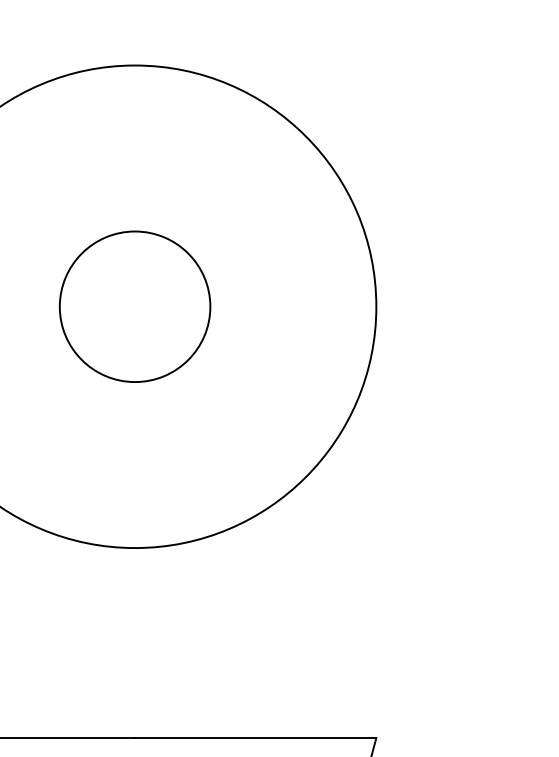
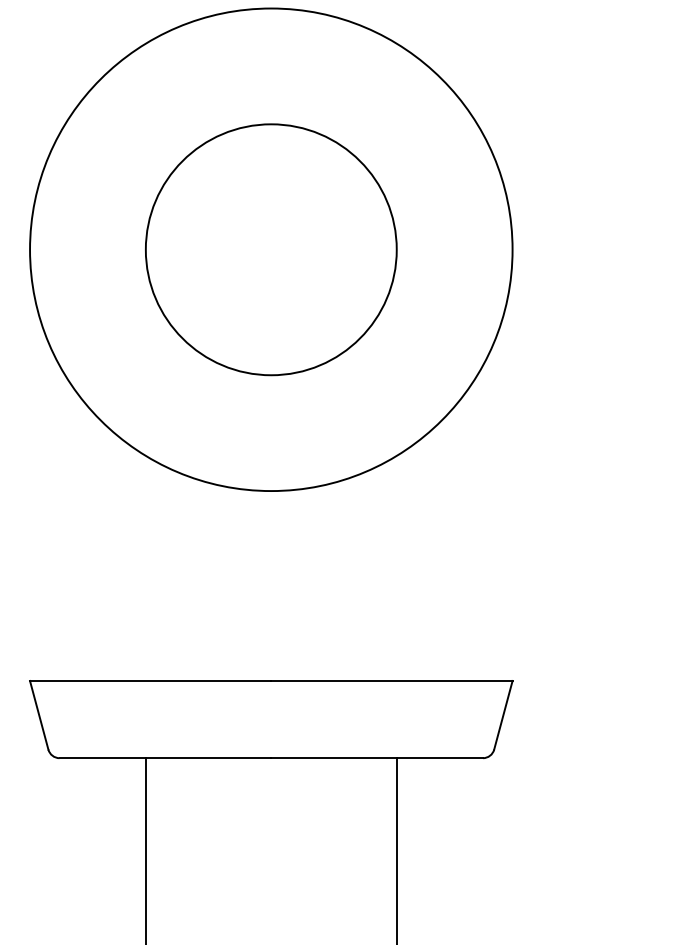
circle: (134, 306) -> (270, 249), size x1.67

